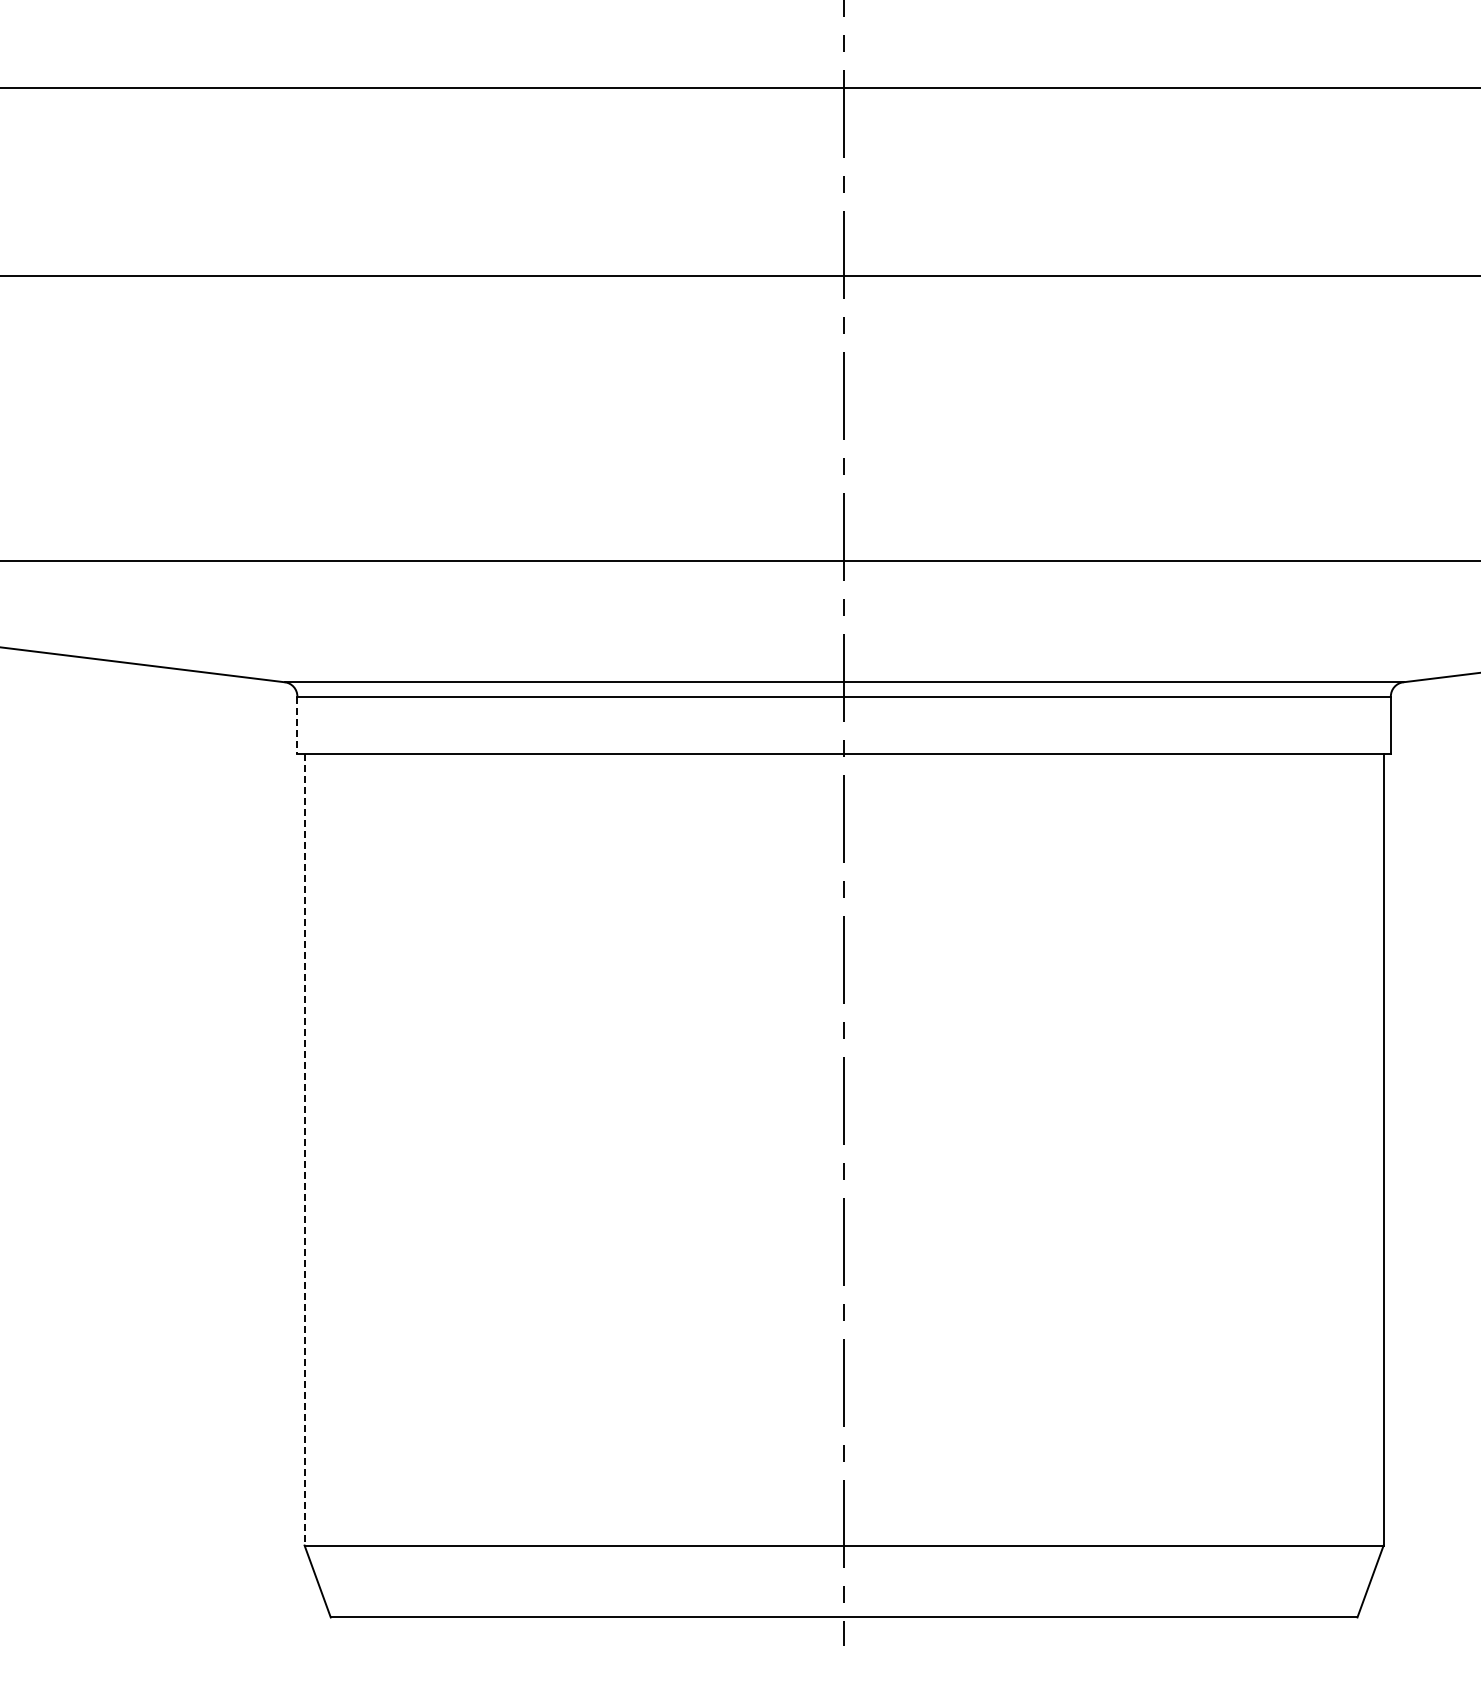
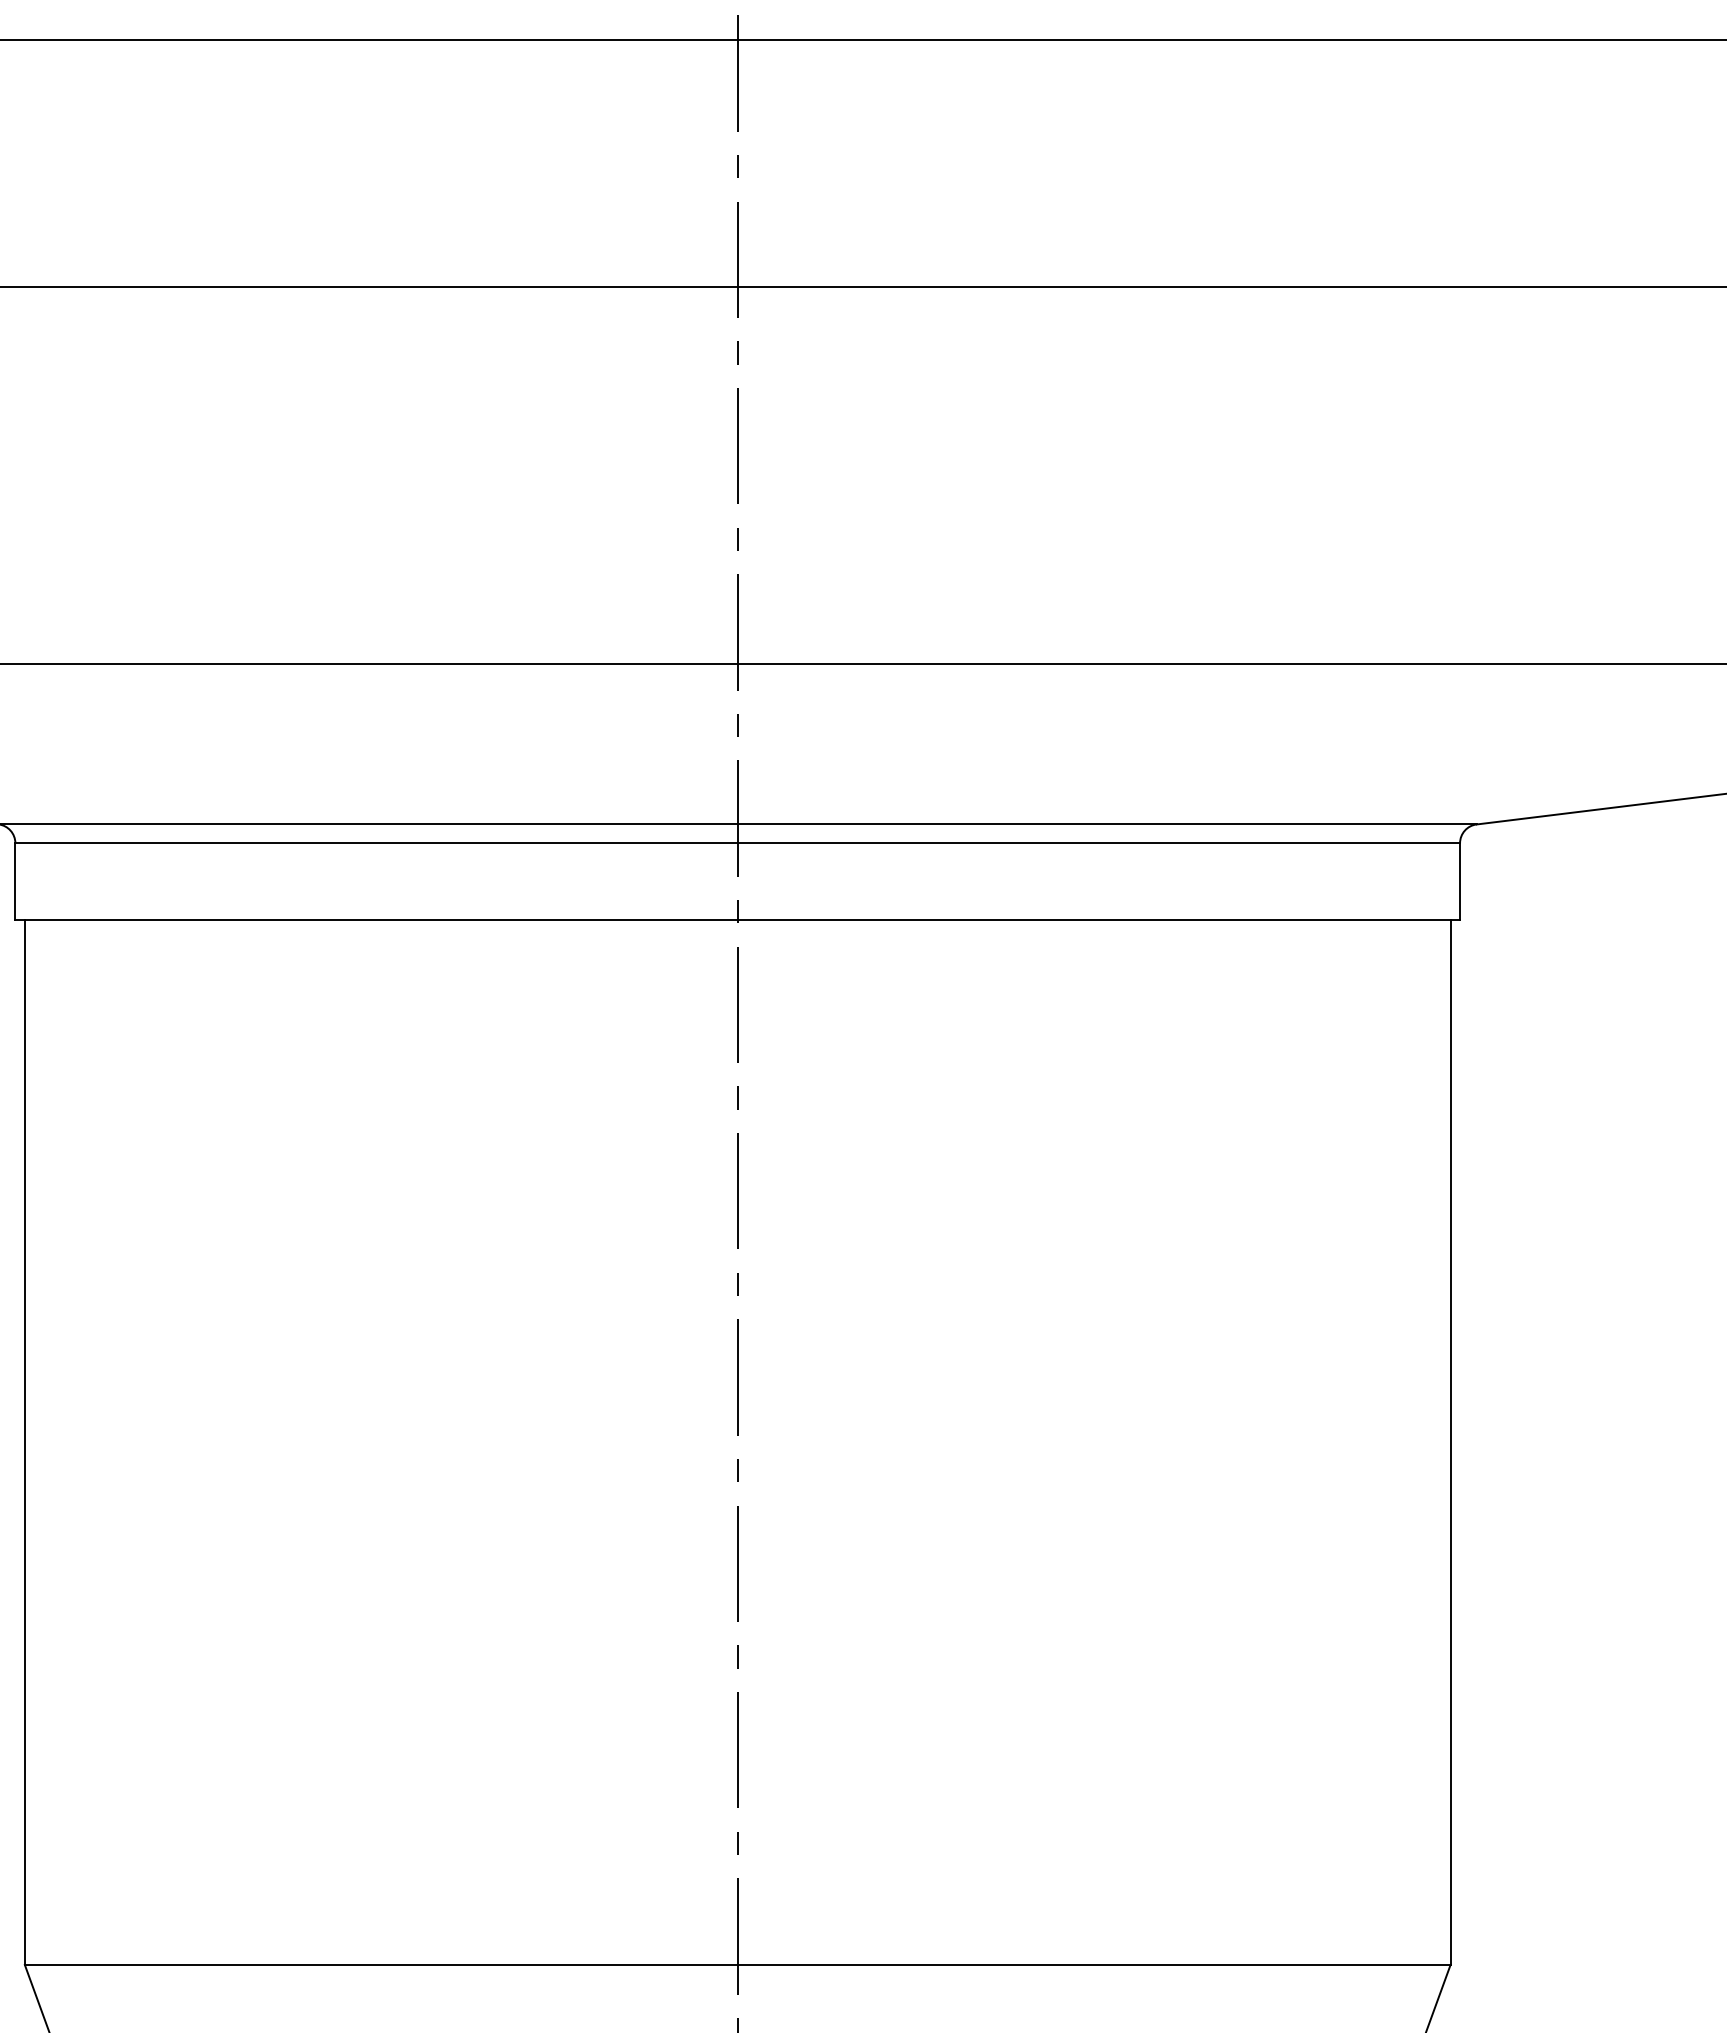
line: (297, 725) -> (15, 881), dashed -> solid
line: (304, 1149) -> (24, 1441), dashed -> solid

